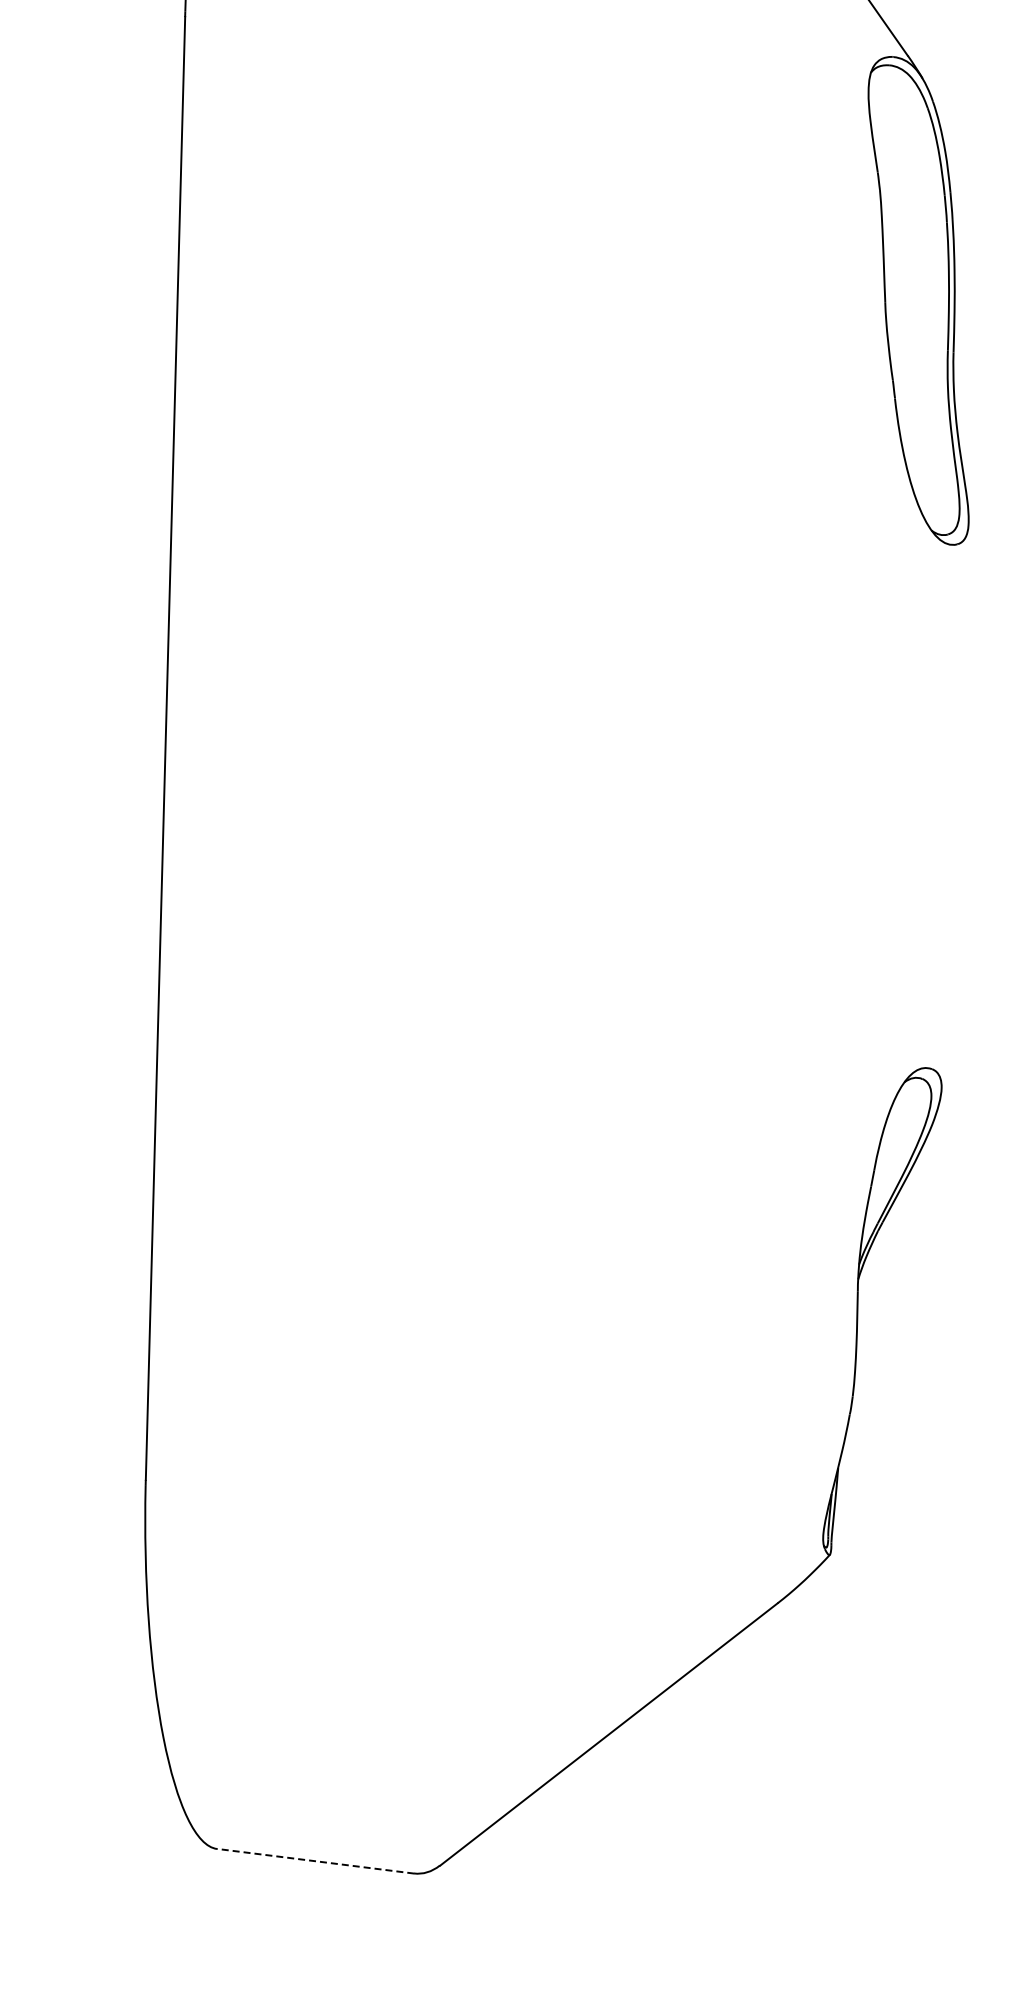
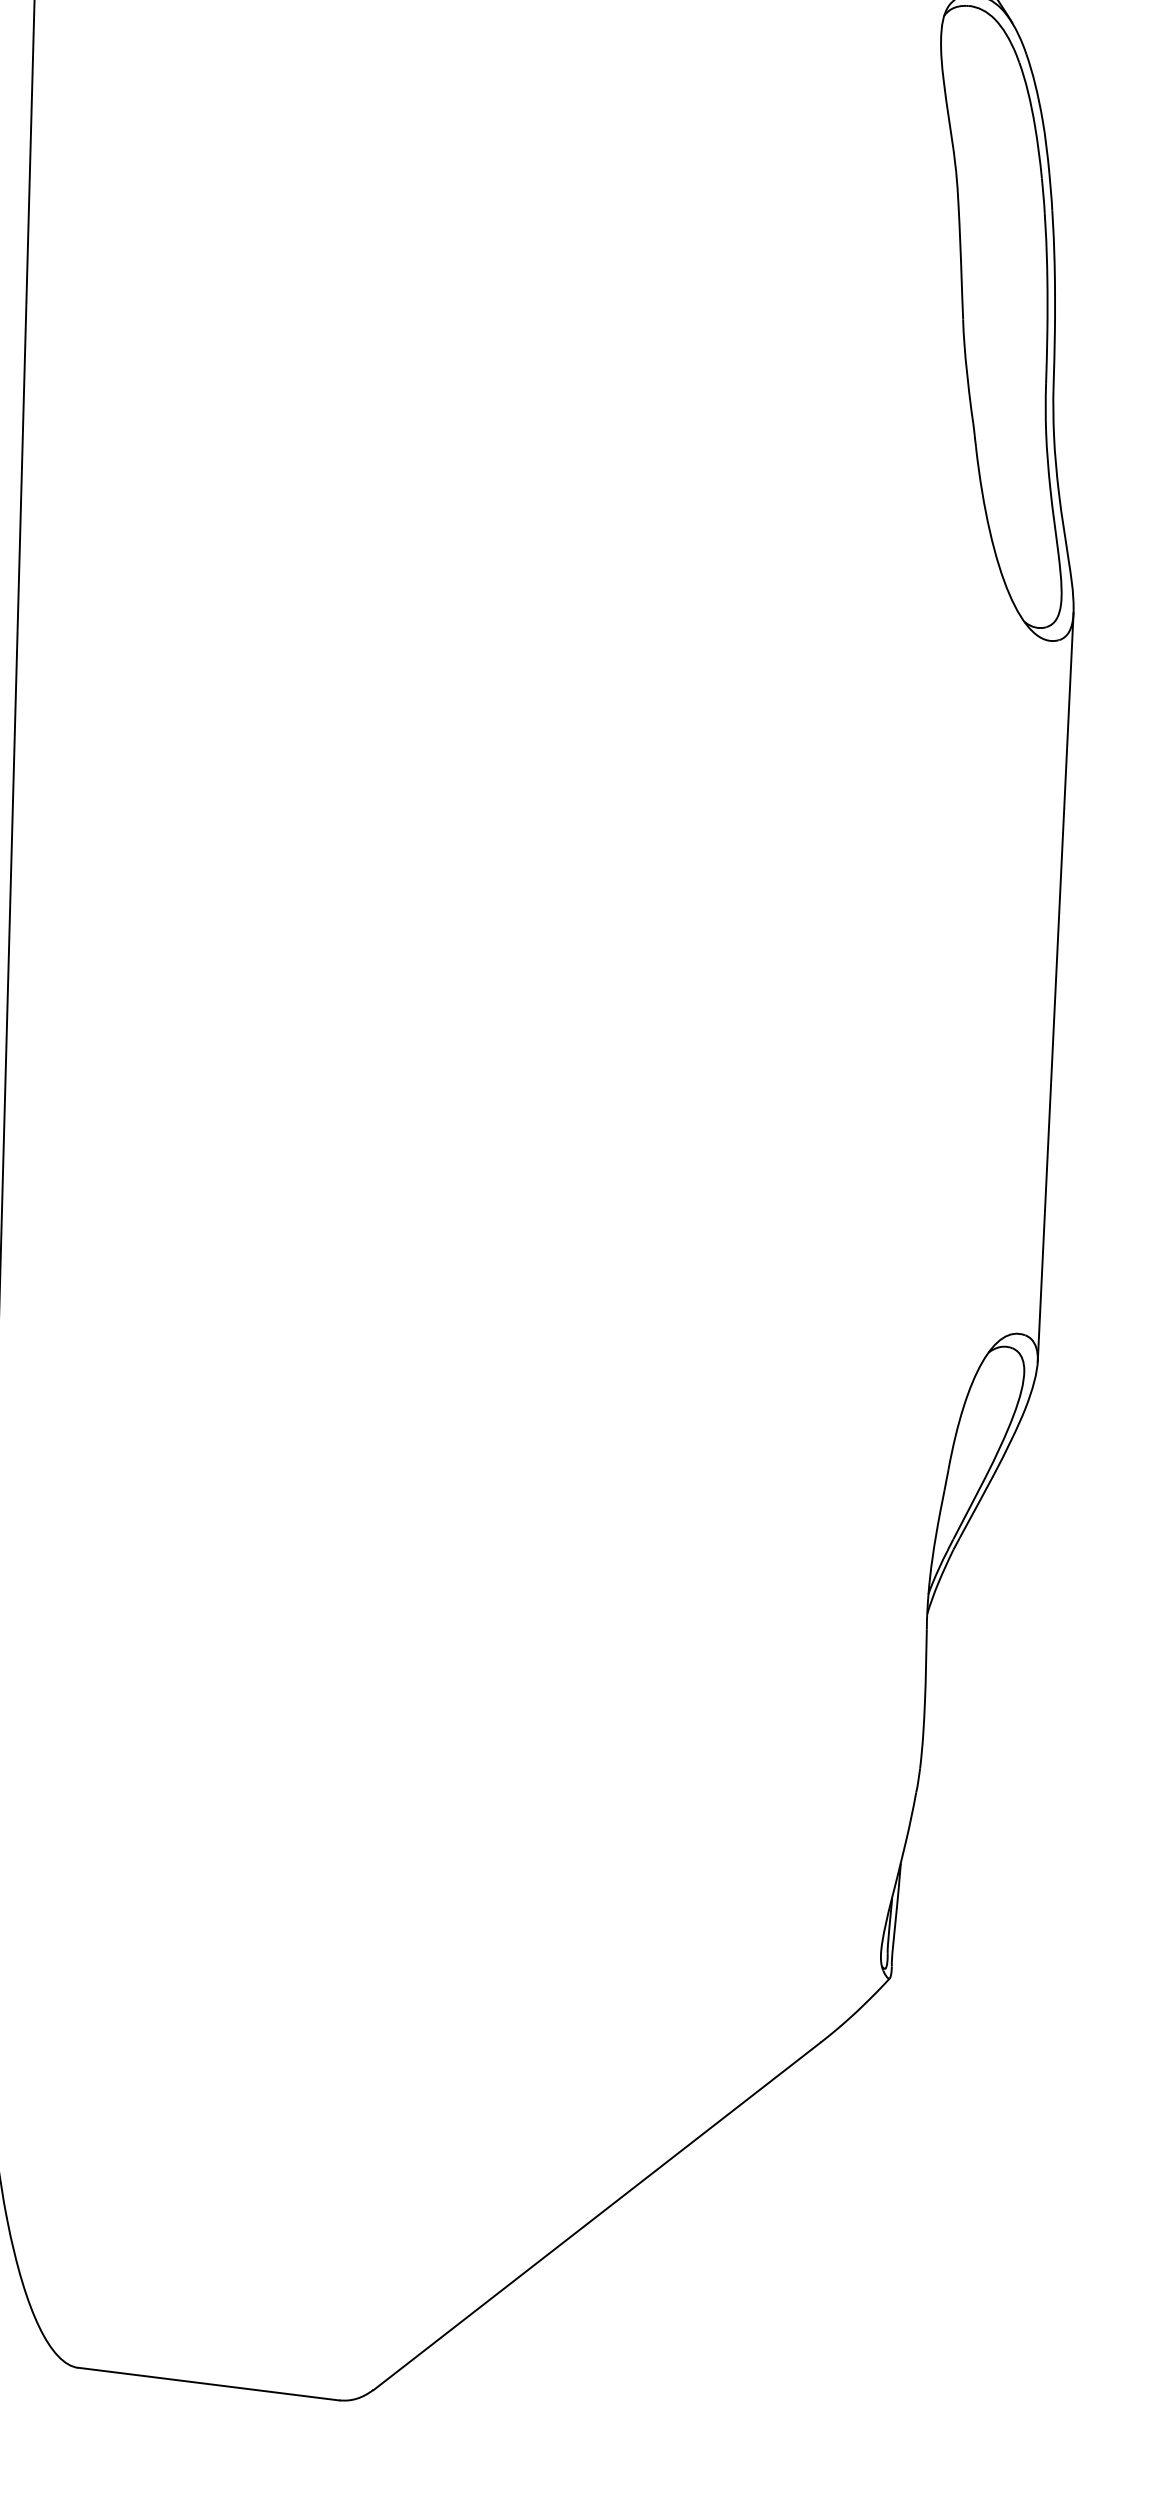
line: (954, 806) -> (1054, 987), added
line: (315, 1861) -> (208, 2384), dashed -> solid

